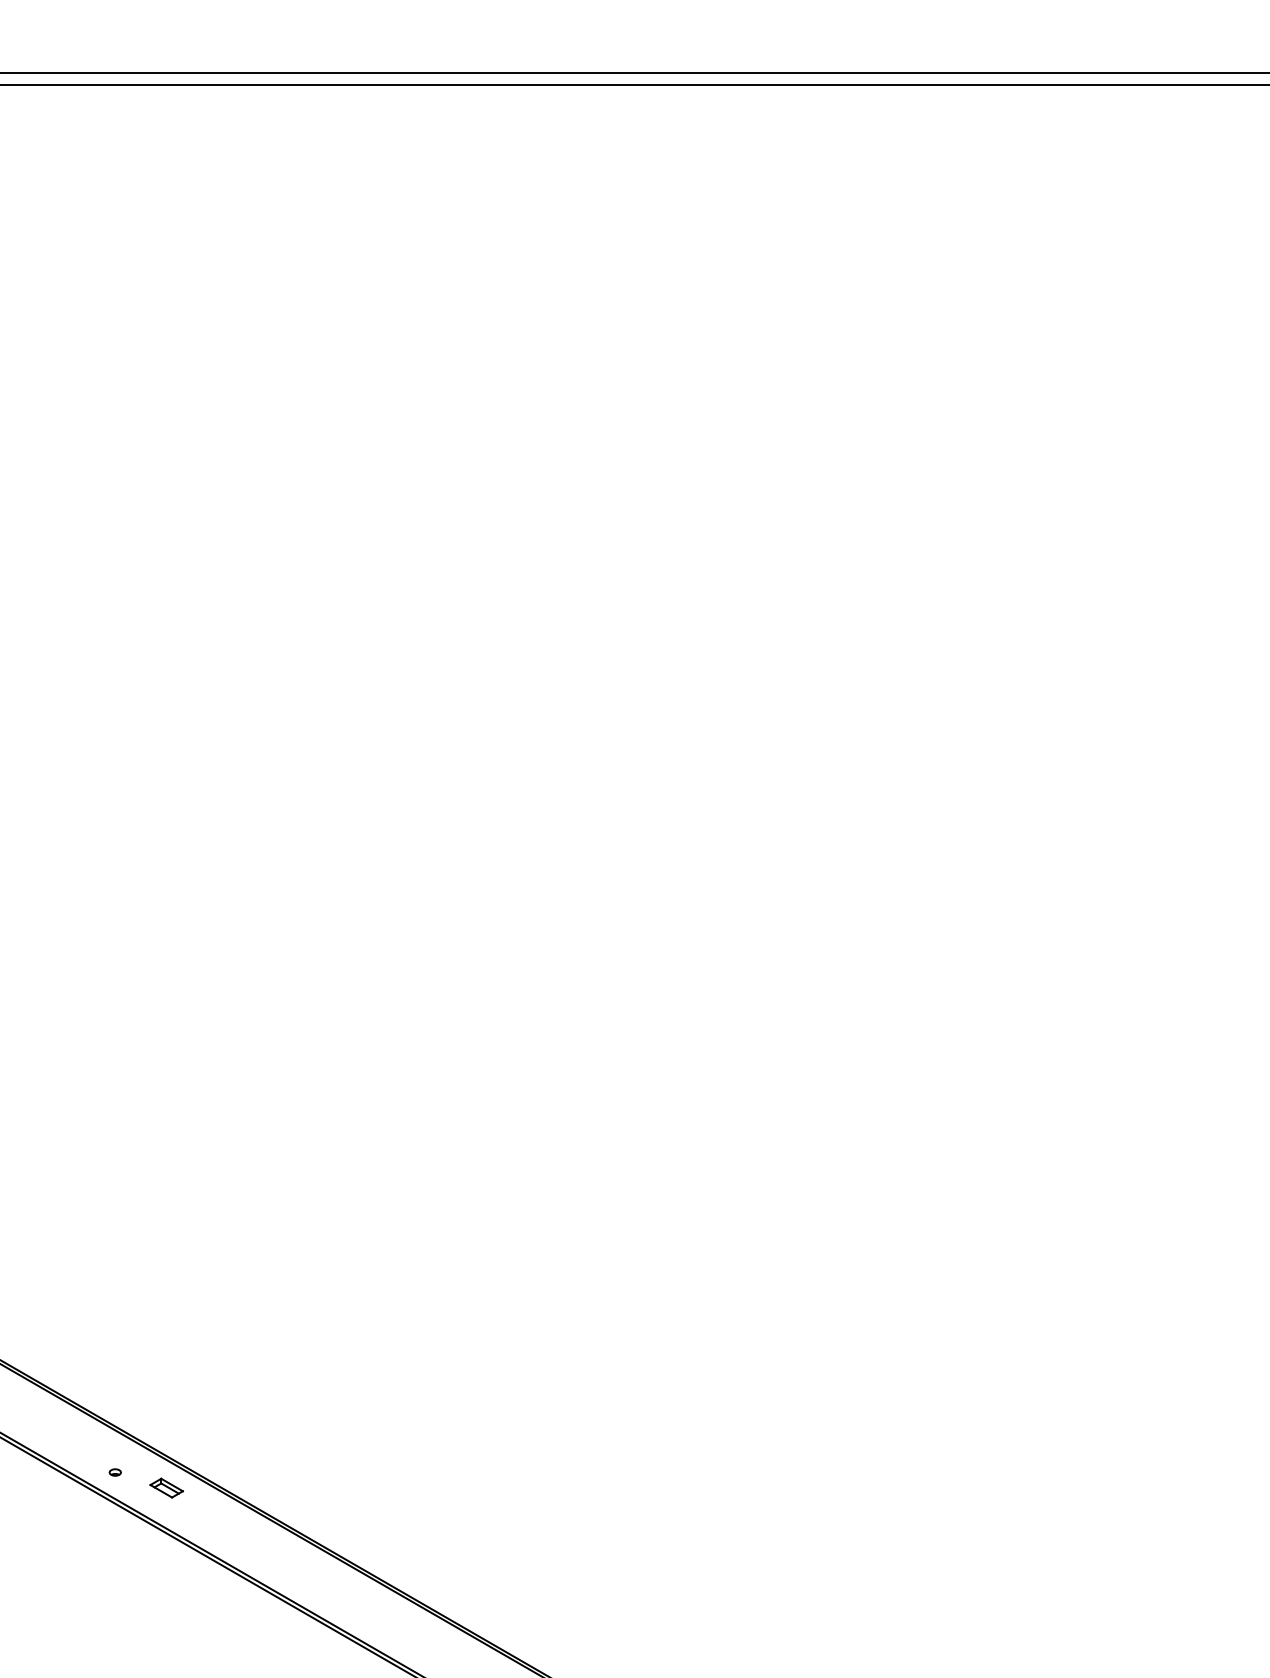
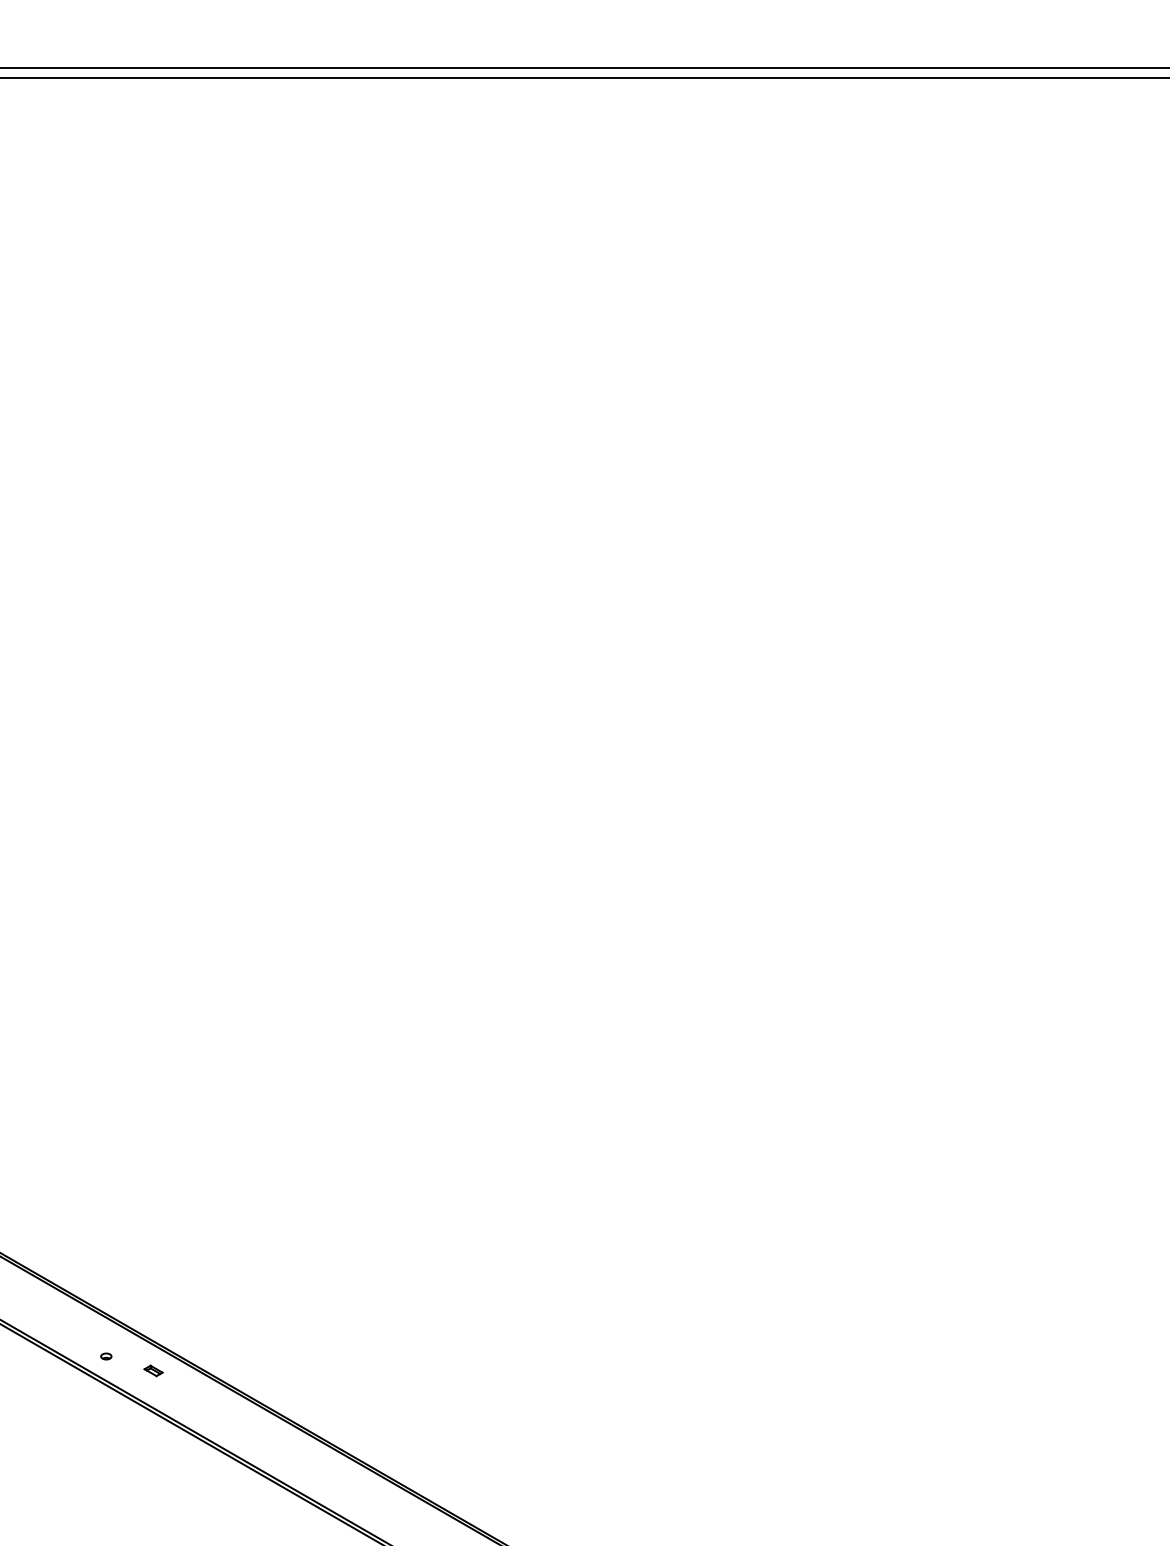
part: (166, 1487) -> (153, 1370), size x0.6

